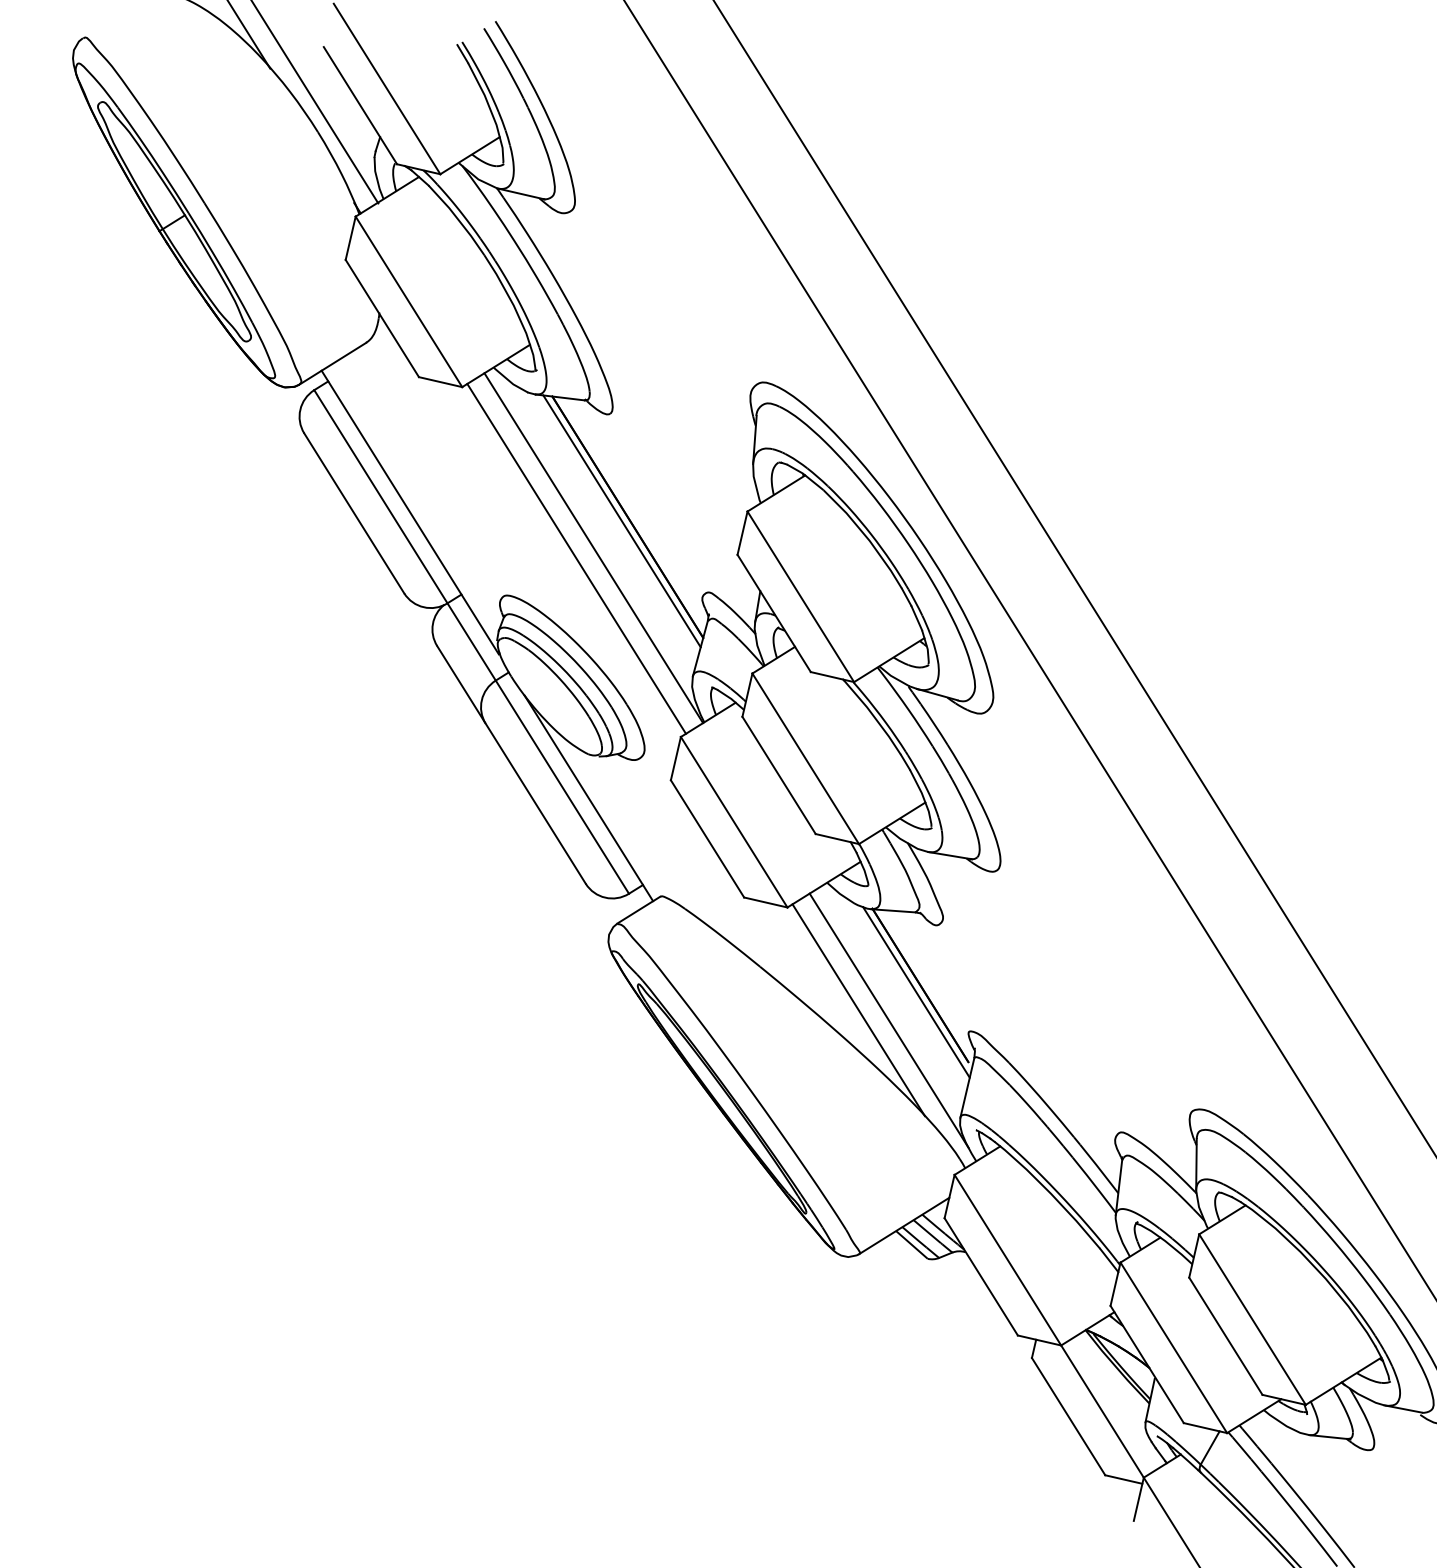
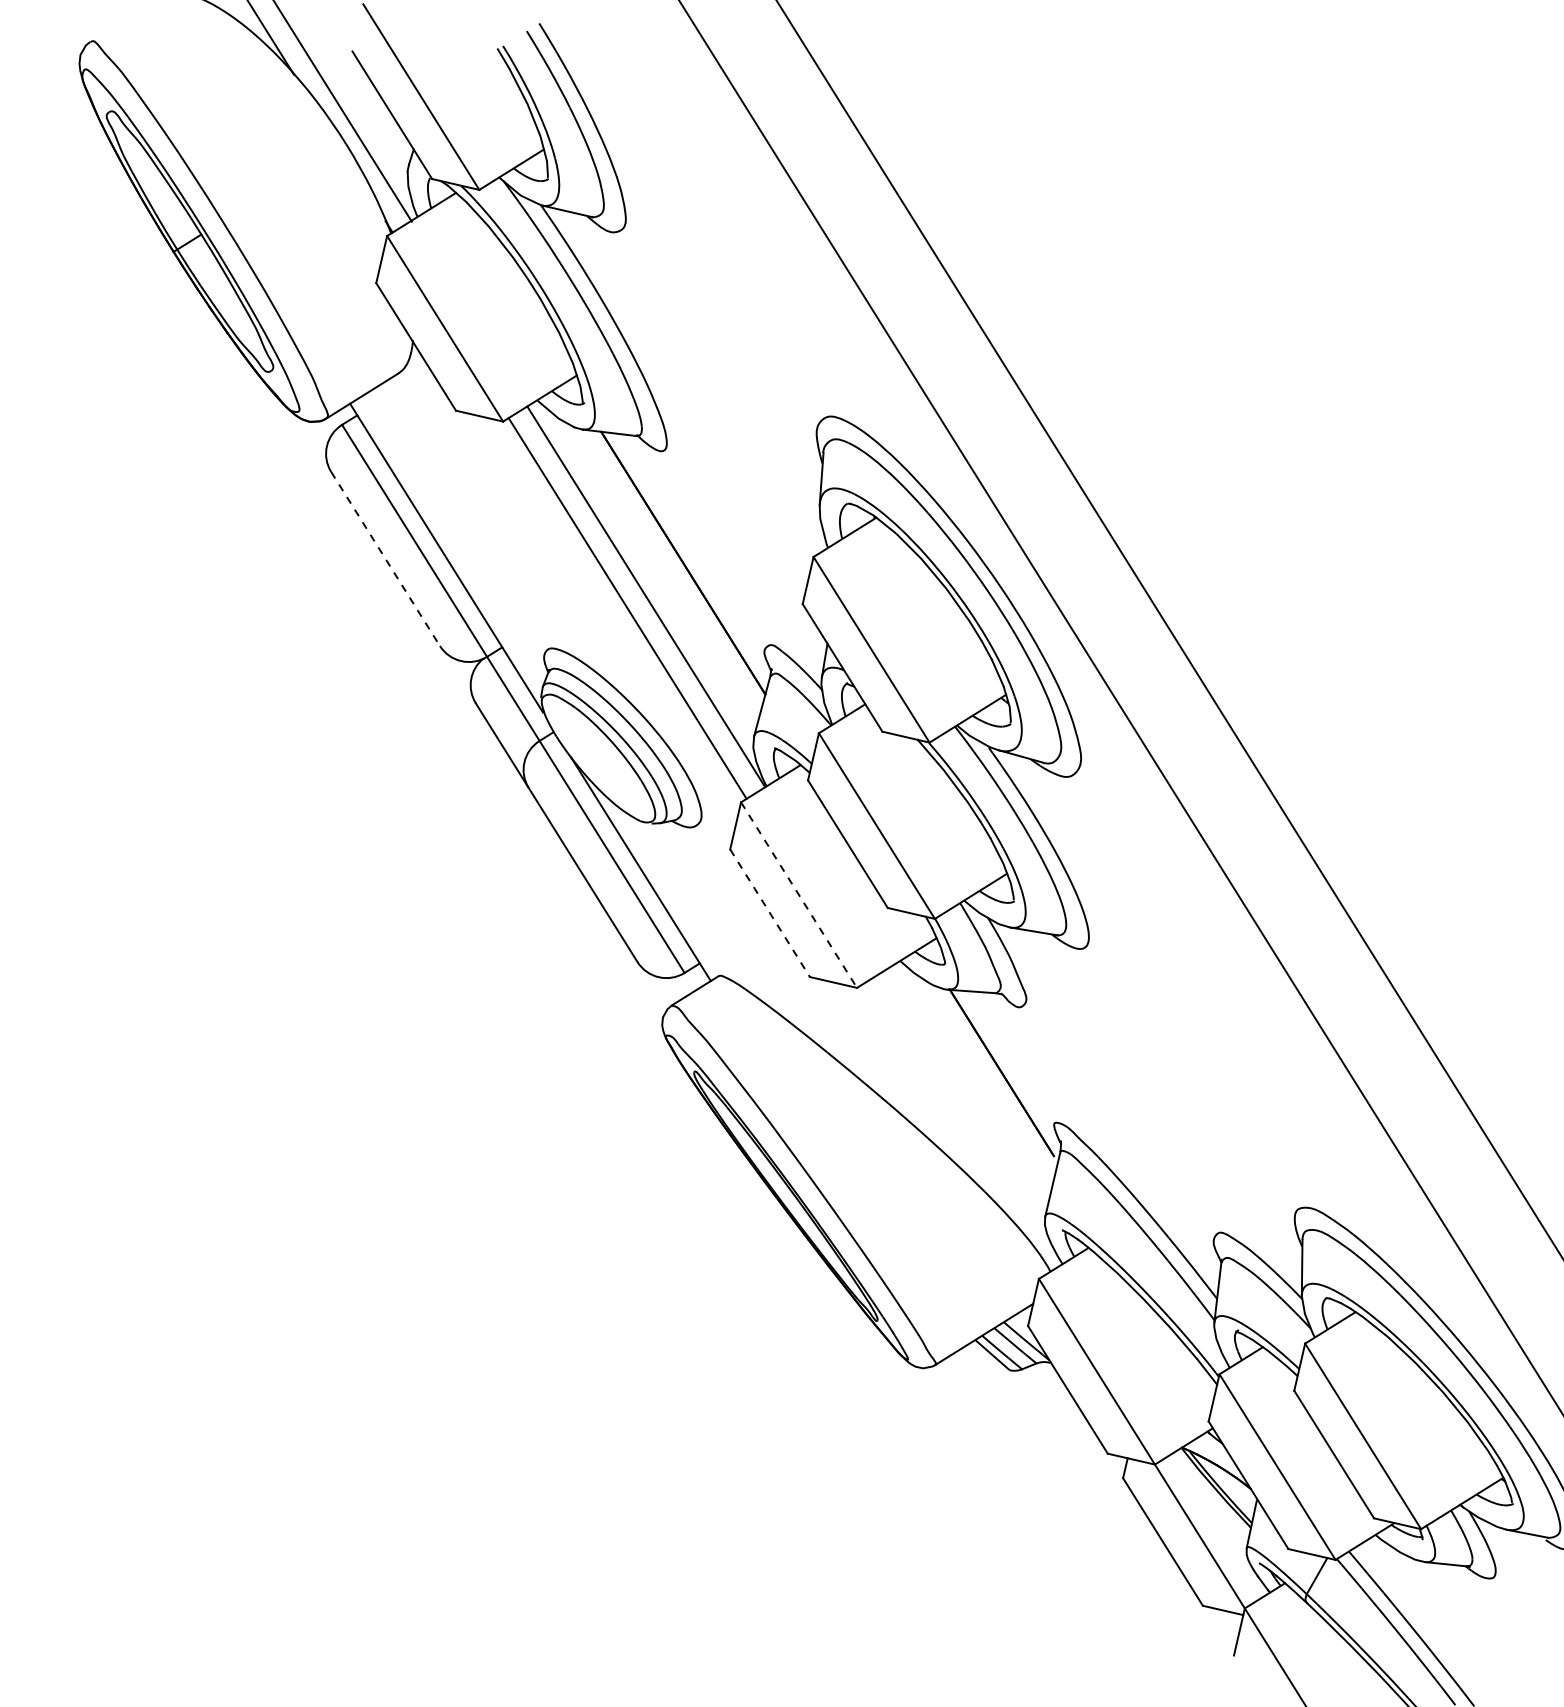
line: (354, 513) -> (385, 559), solid -> dashed
line: (621, 521) -> (676, 567), removed
line: (734, 822) -> (799, 895), solid -> dashed
line: (707, 839) -> (770, 913), solid -> dashed
line: (916, 992) -> (997, 1080), removed
line: (858, 1010) -> (934, 1099), removed
line: (888, 1020) -> (967, 1110), removed

